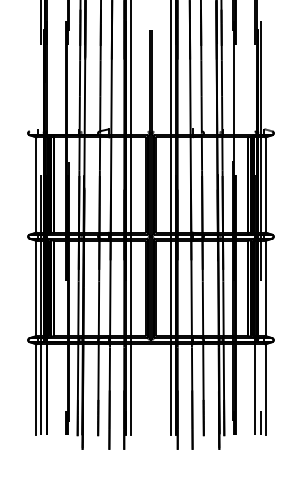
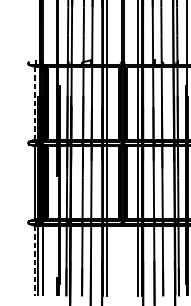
line: (36, 185) -> (34, 103), solid -> dashed
line: (36, 389) -> (34, 260), solid -> dashed

